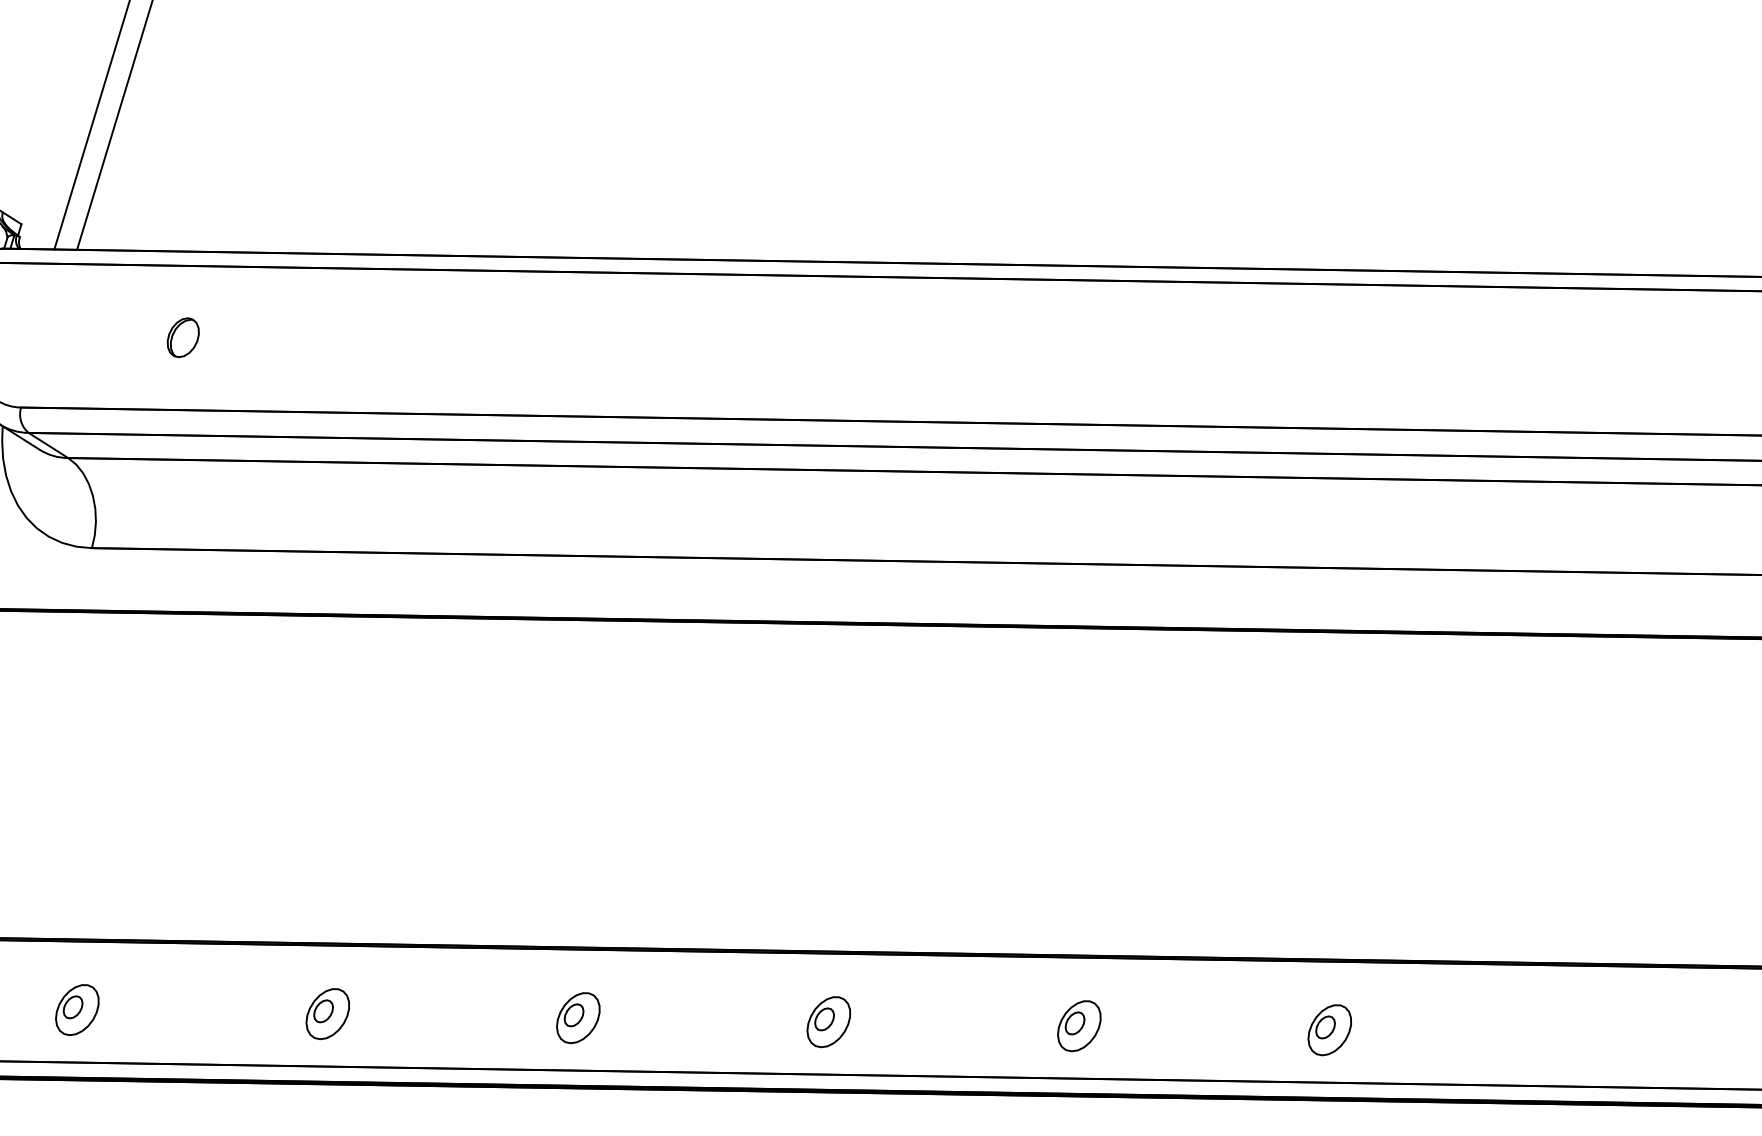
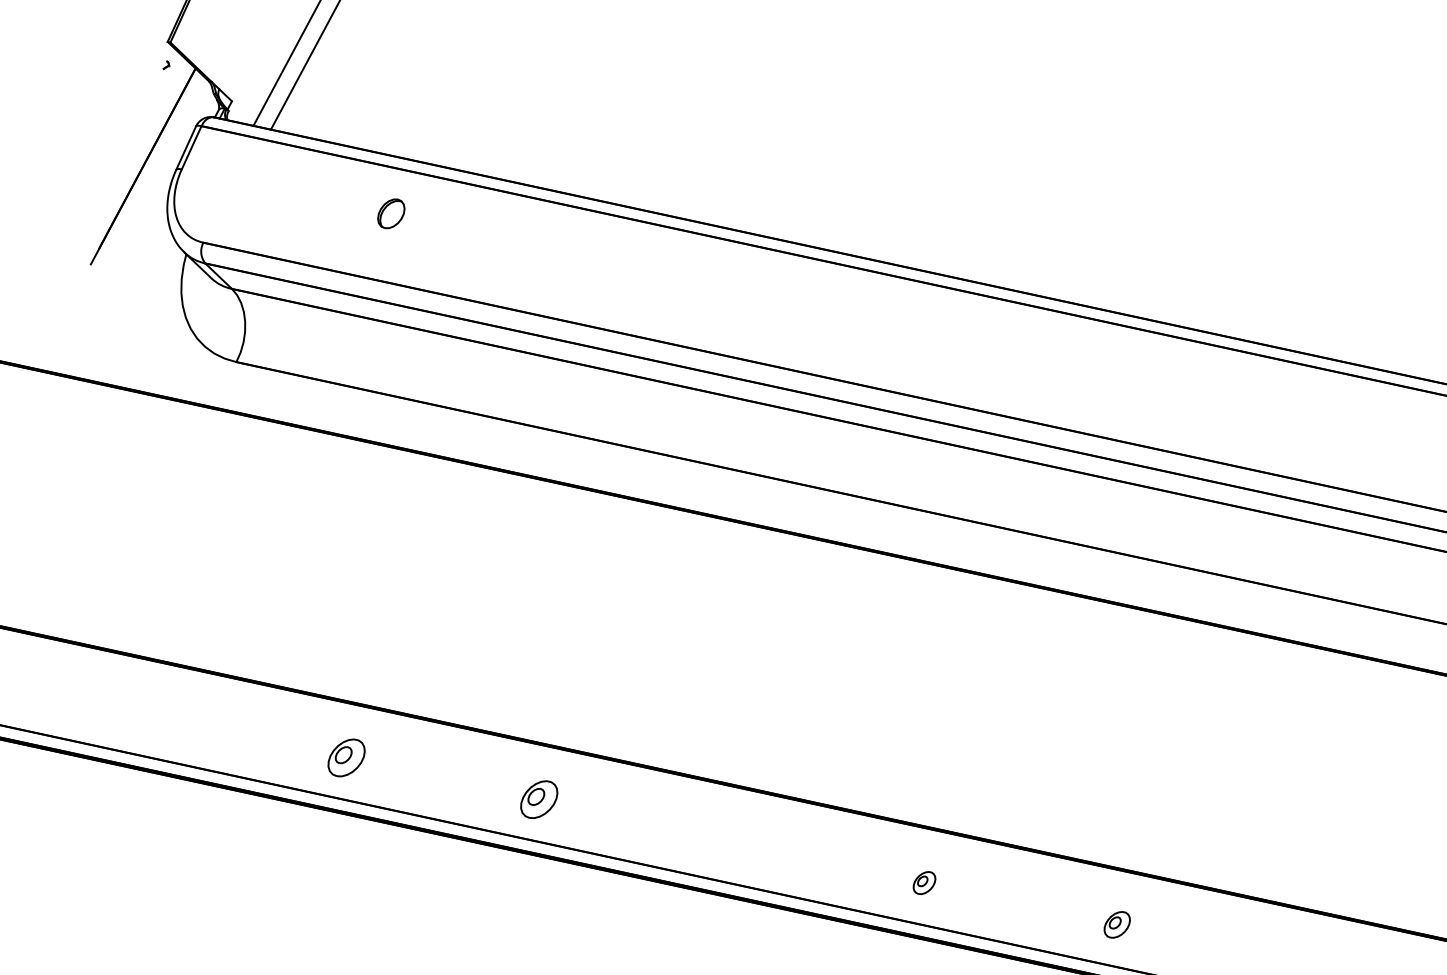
part: (183, 337) -> (391, 213), moved
part: (76, 1009) -> (153, 715), removed
part: (828, 1022) -> (731, 841), removed
part: (1079, 1025) -> (924, 882), size x0.6
part: (1330, 1029) -> (1117, 924), size x0.7

